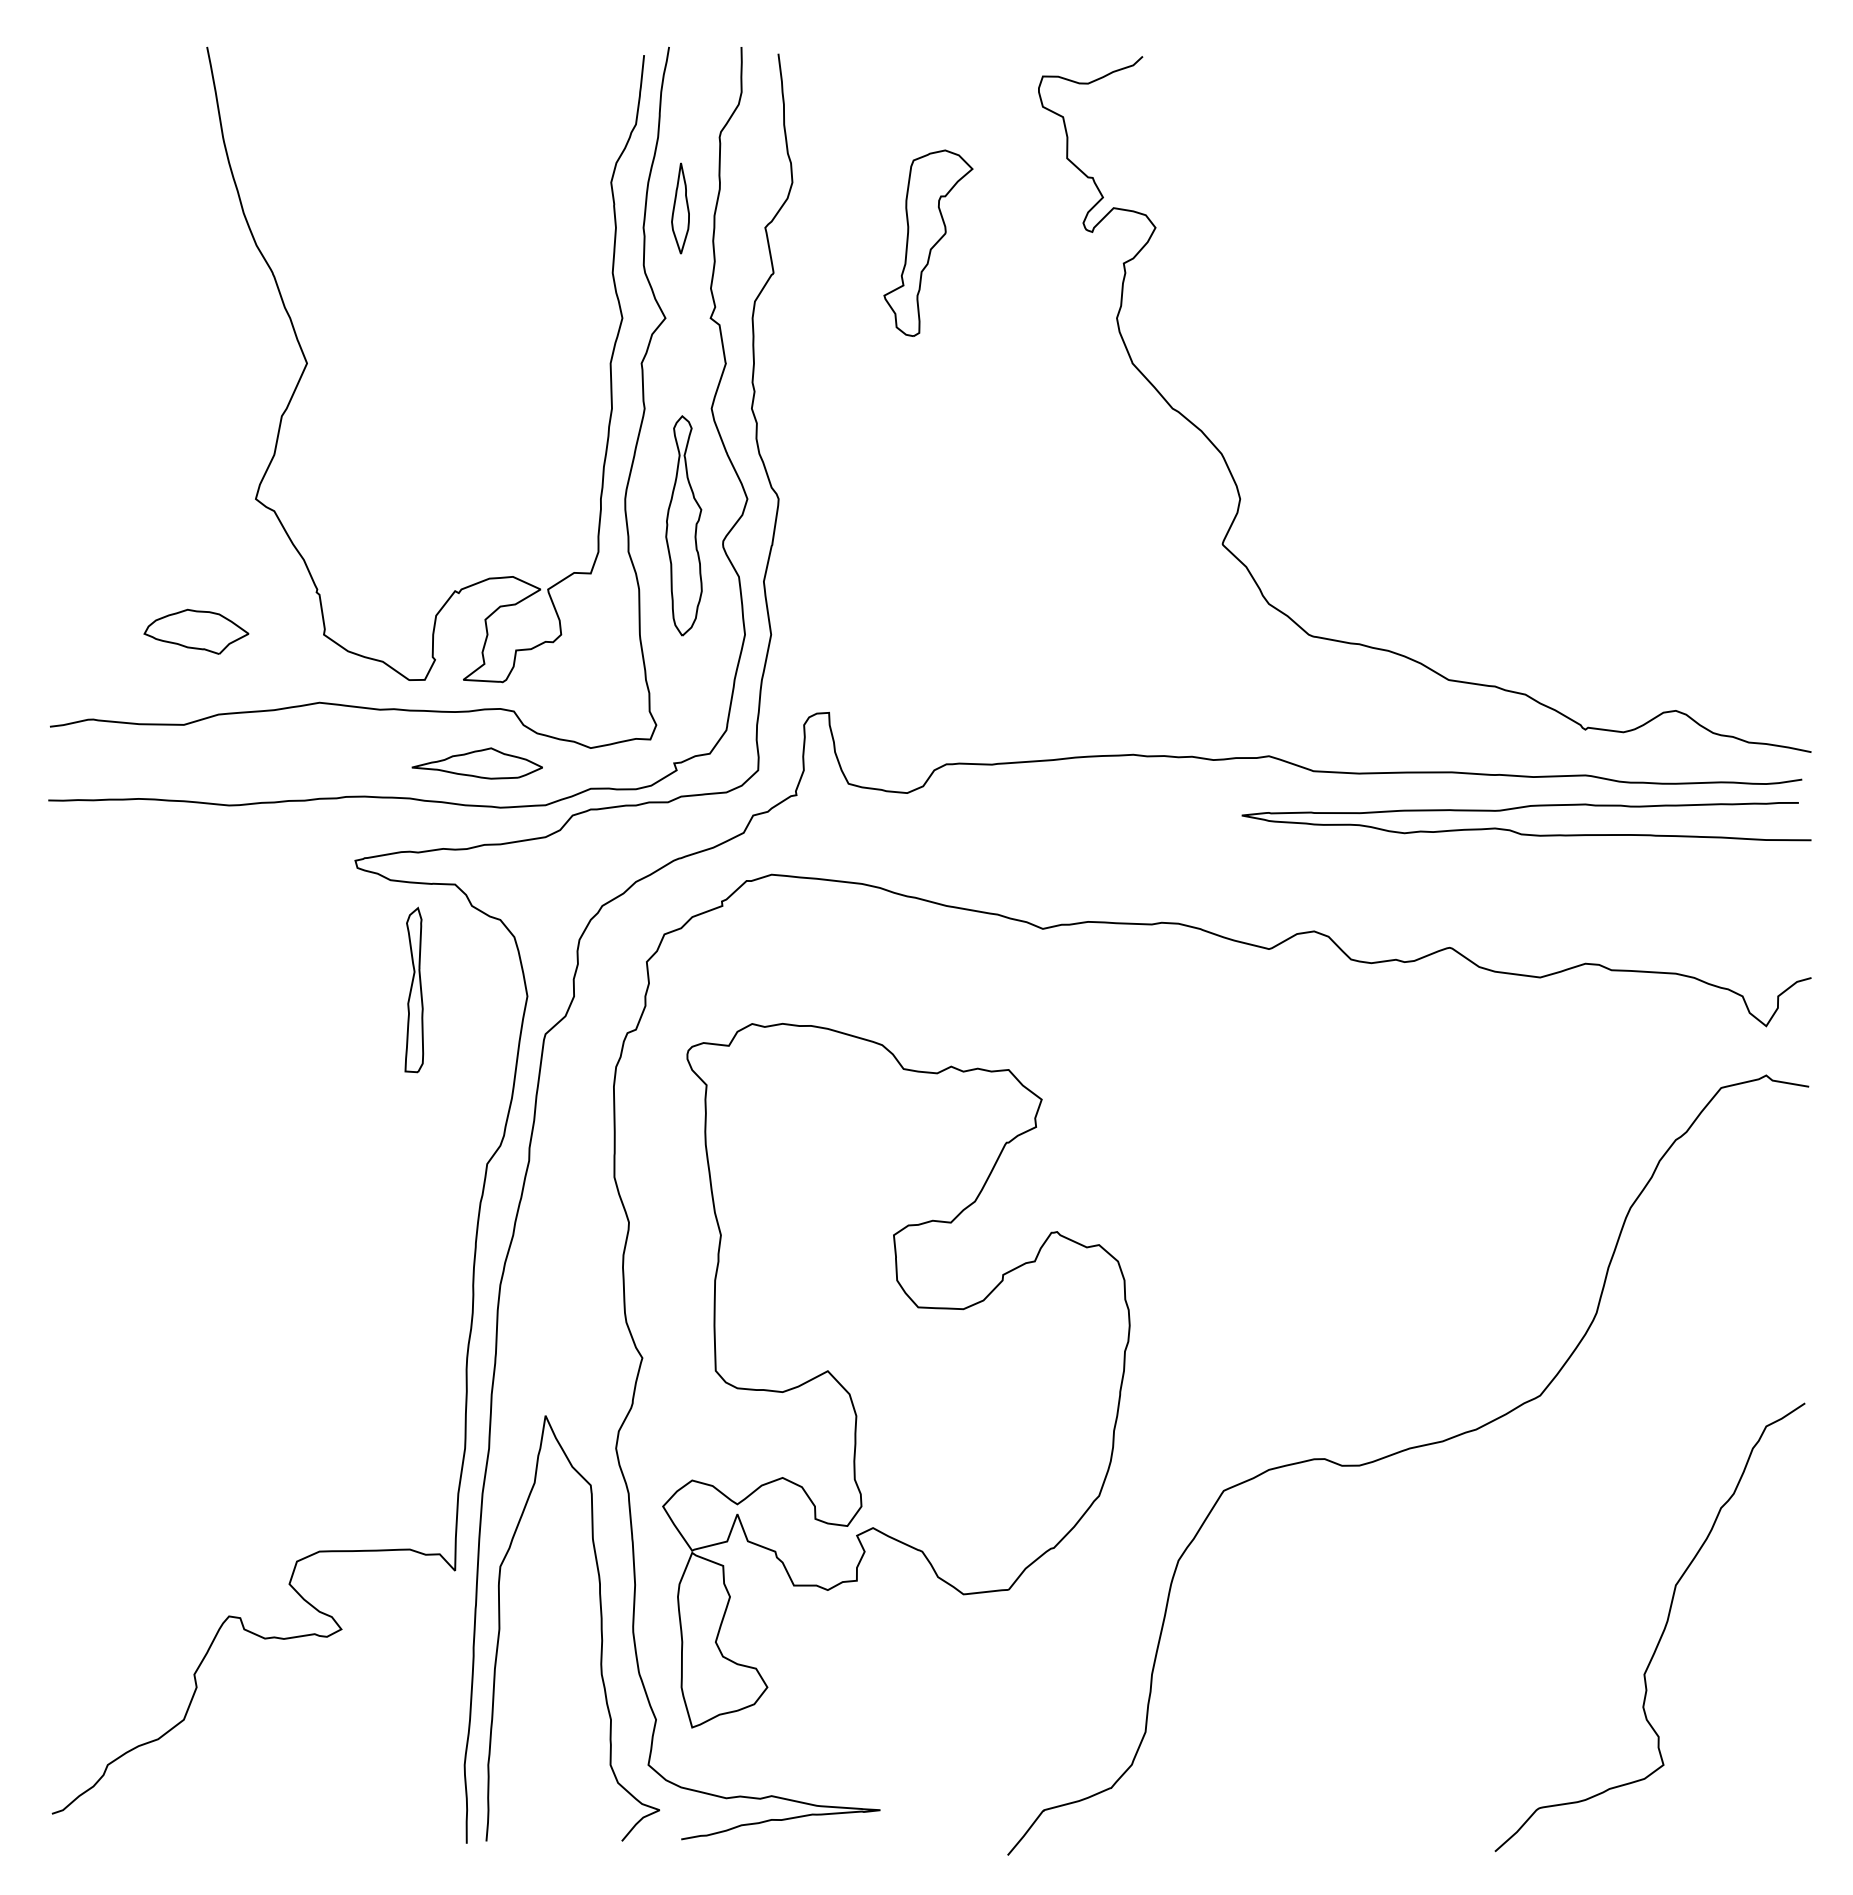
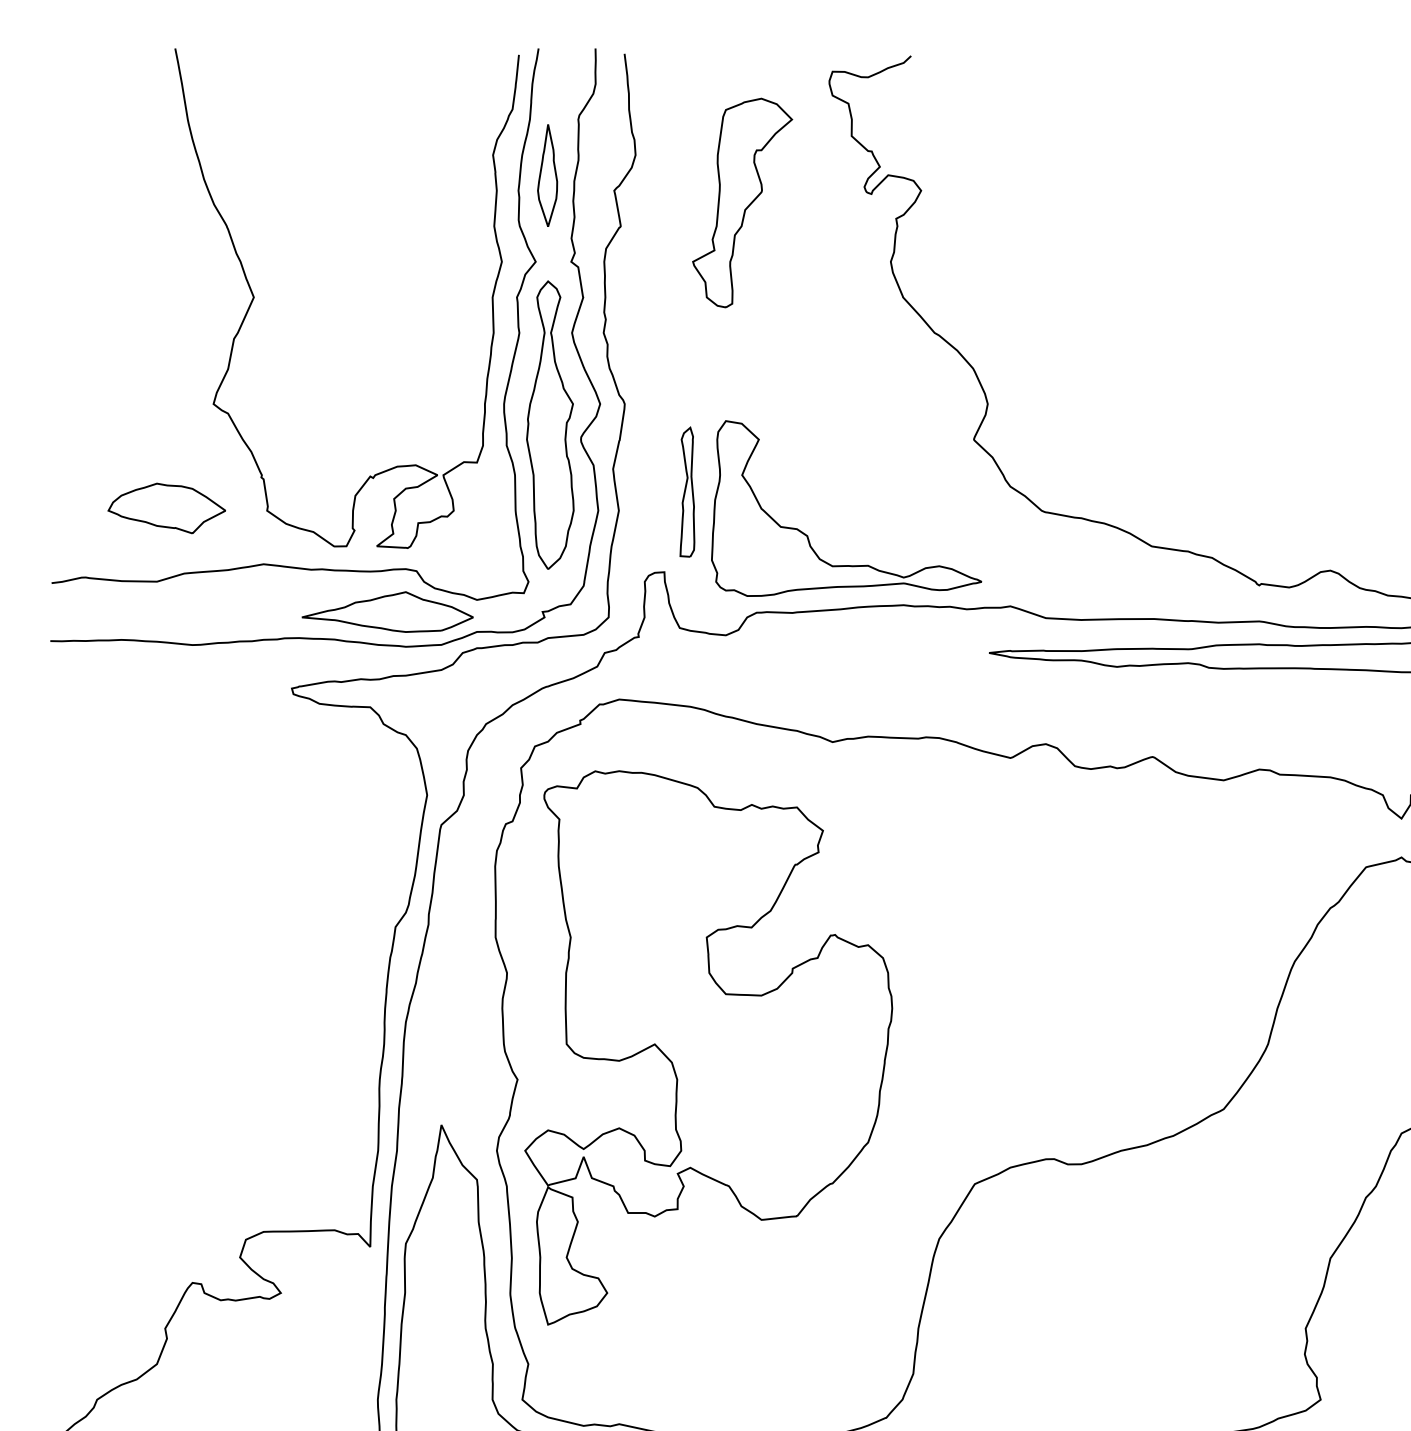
part: (680, 208) -> (547, 175), size x1.43
part: (928, 242) -> (742, 202), size x1.43
part: (683, 525) -> (549, 424), size x1.67
part: (196, 631) -> (166, 508), size x1.43
part: (1011, 666) -> (807, 535), added
part: (477, 763) -> (387, 612), size x1.67
part: (414, 989) -> (687, 491), moved
part: (896, 1375) -> (708, 1047), moved

